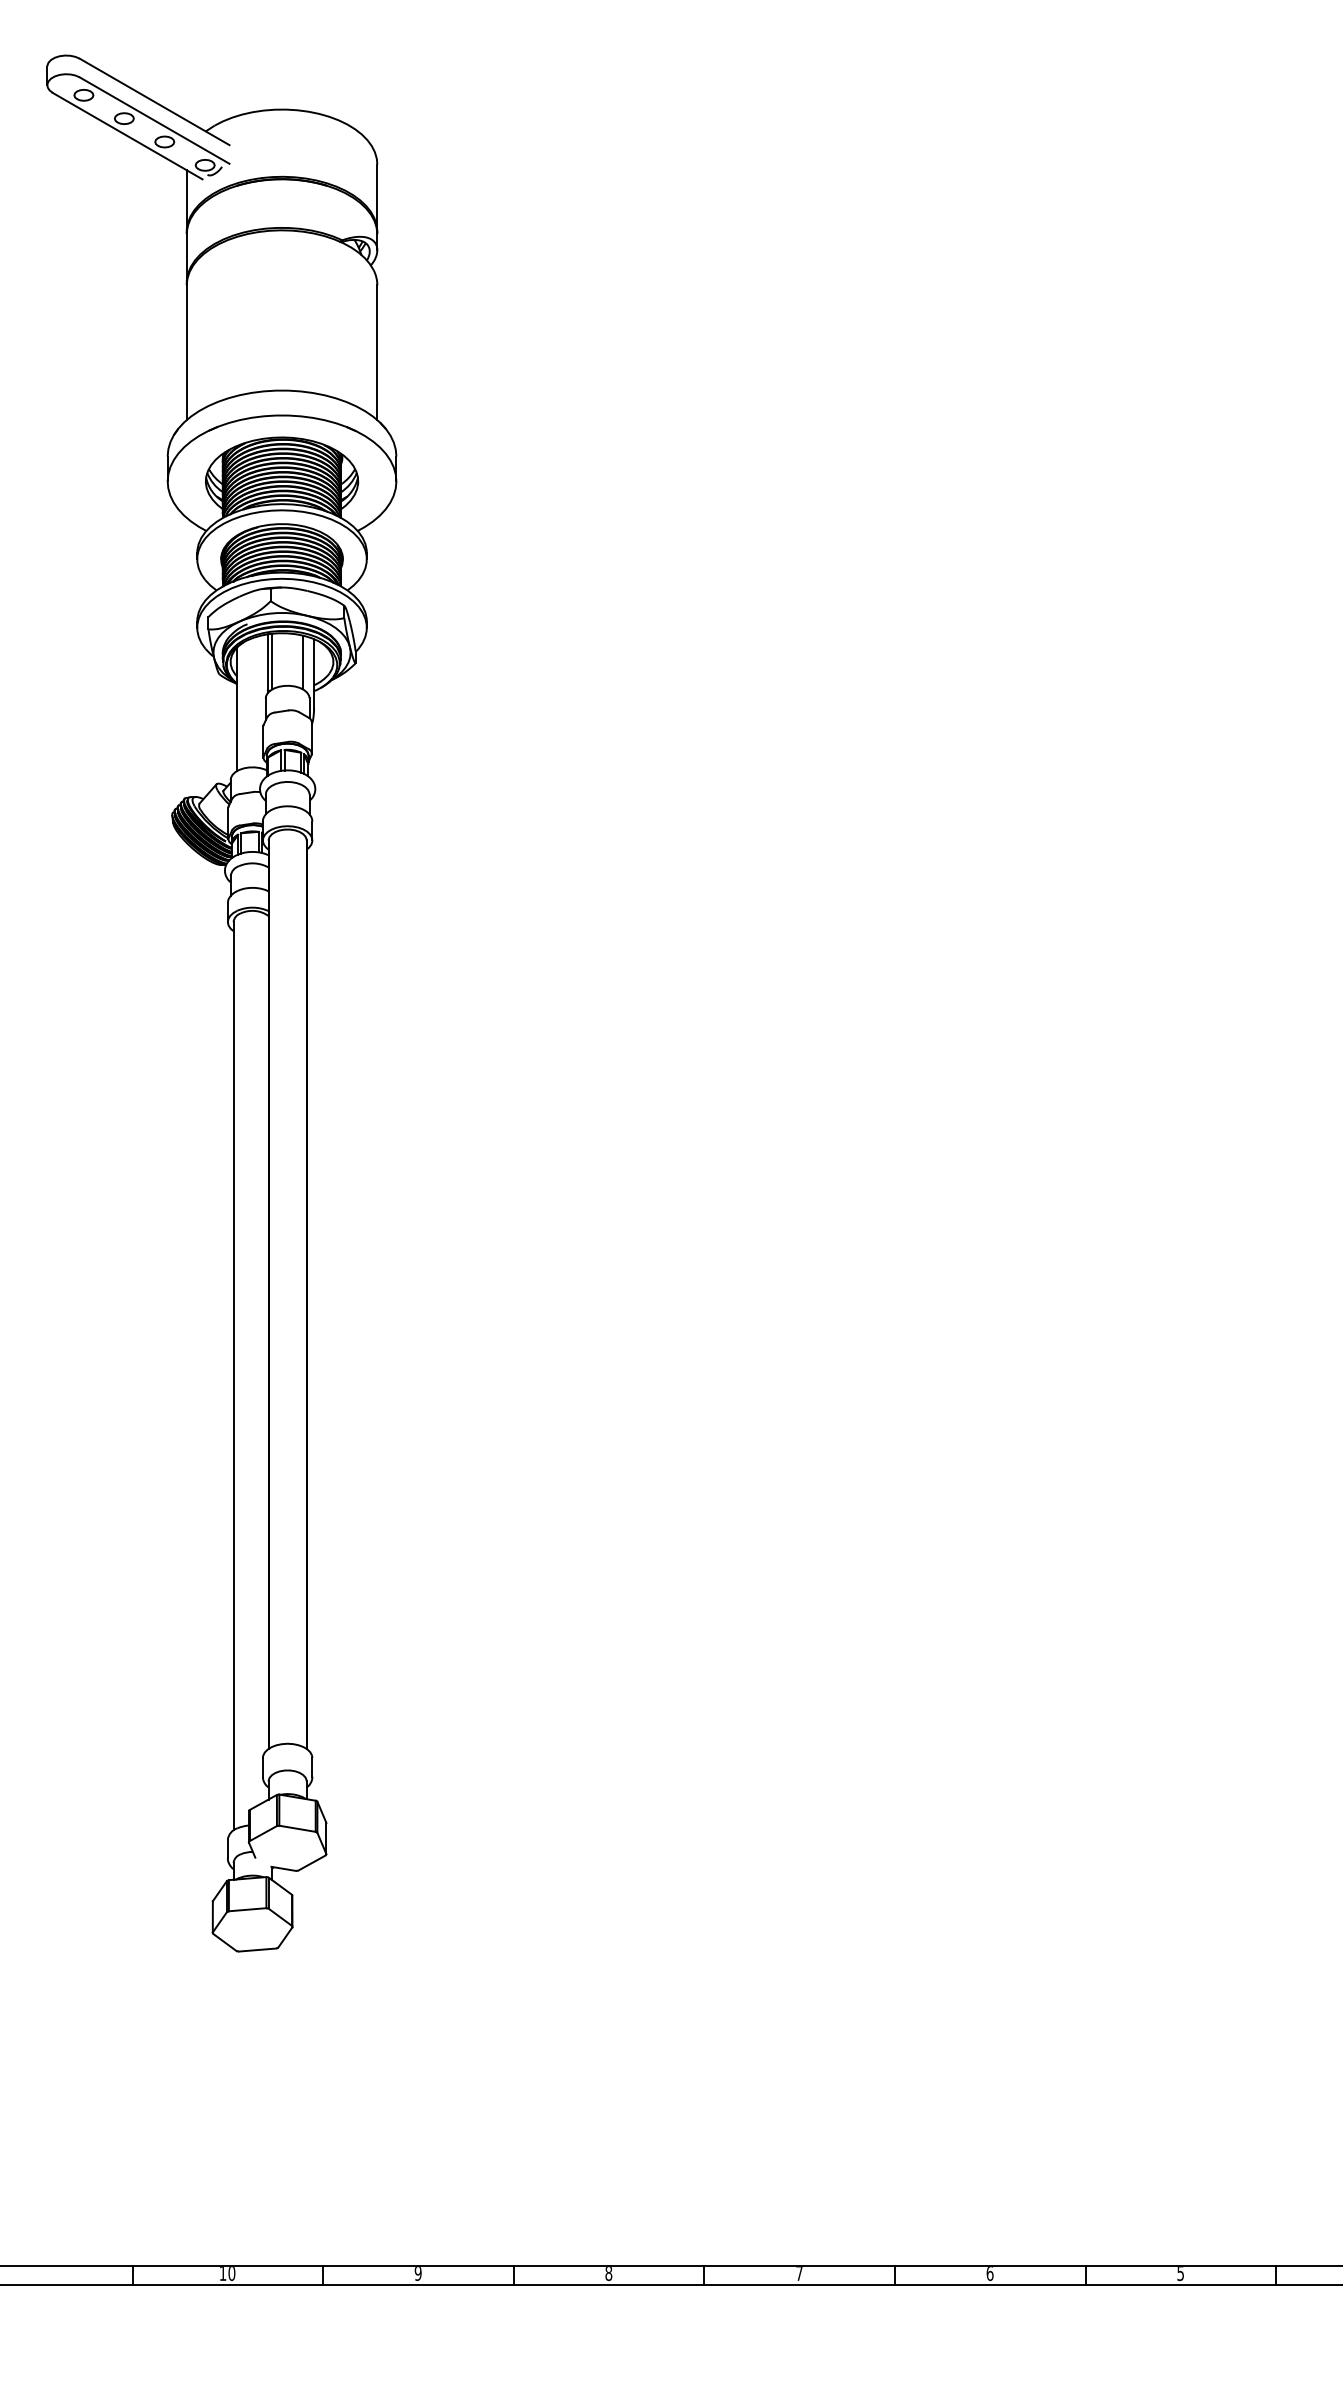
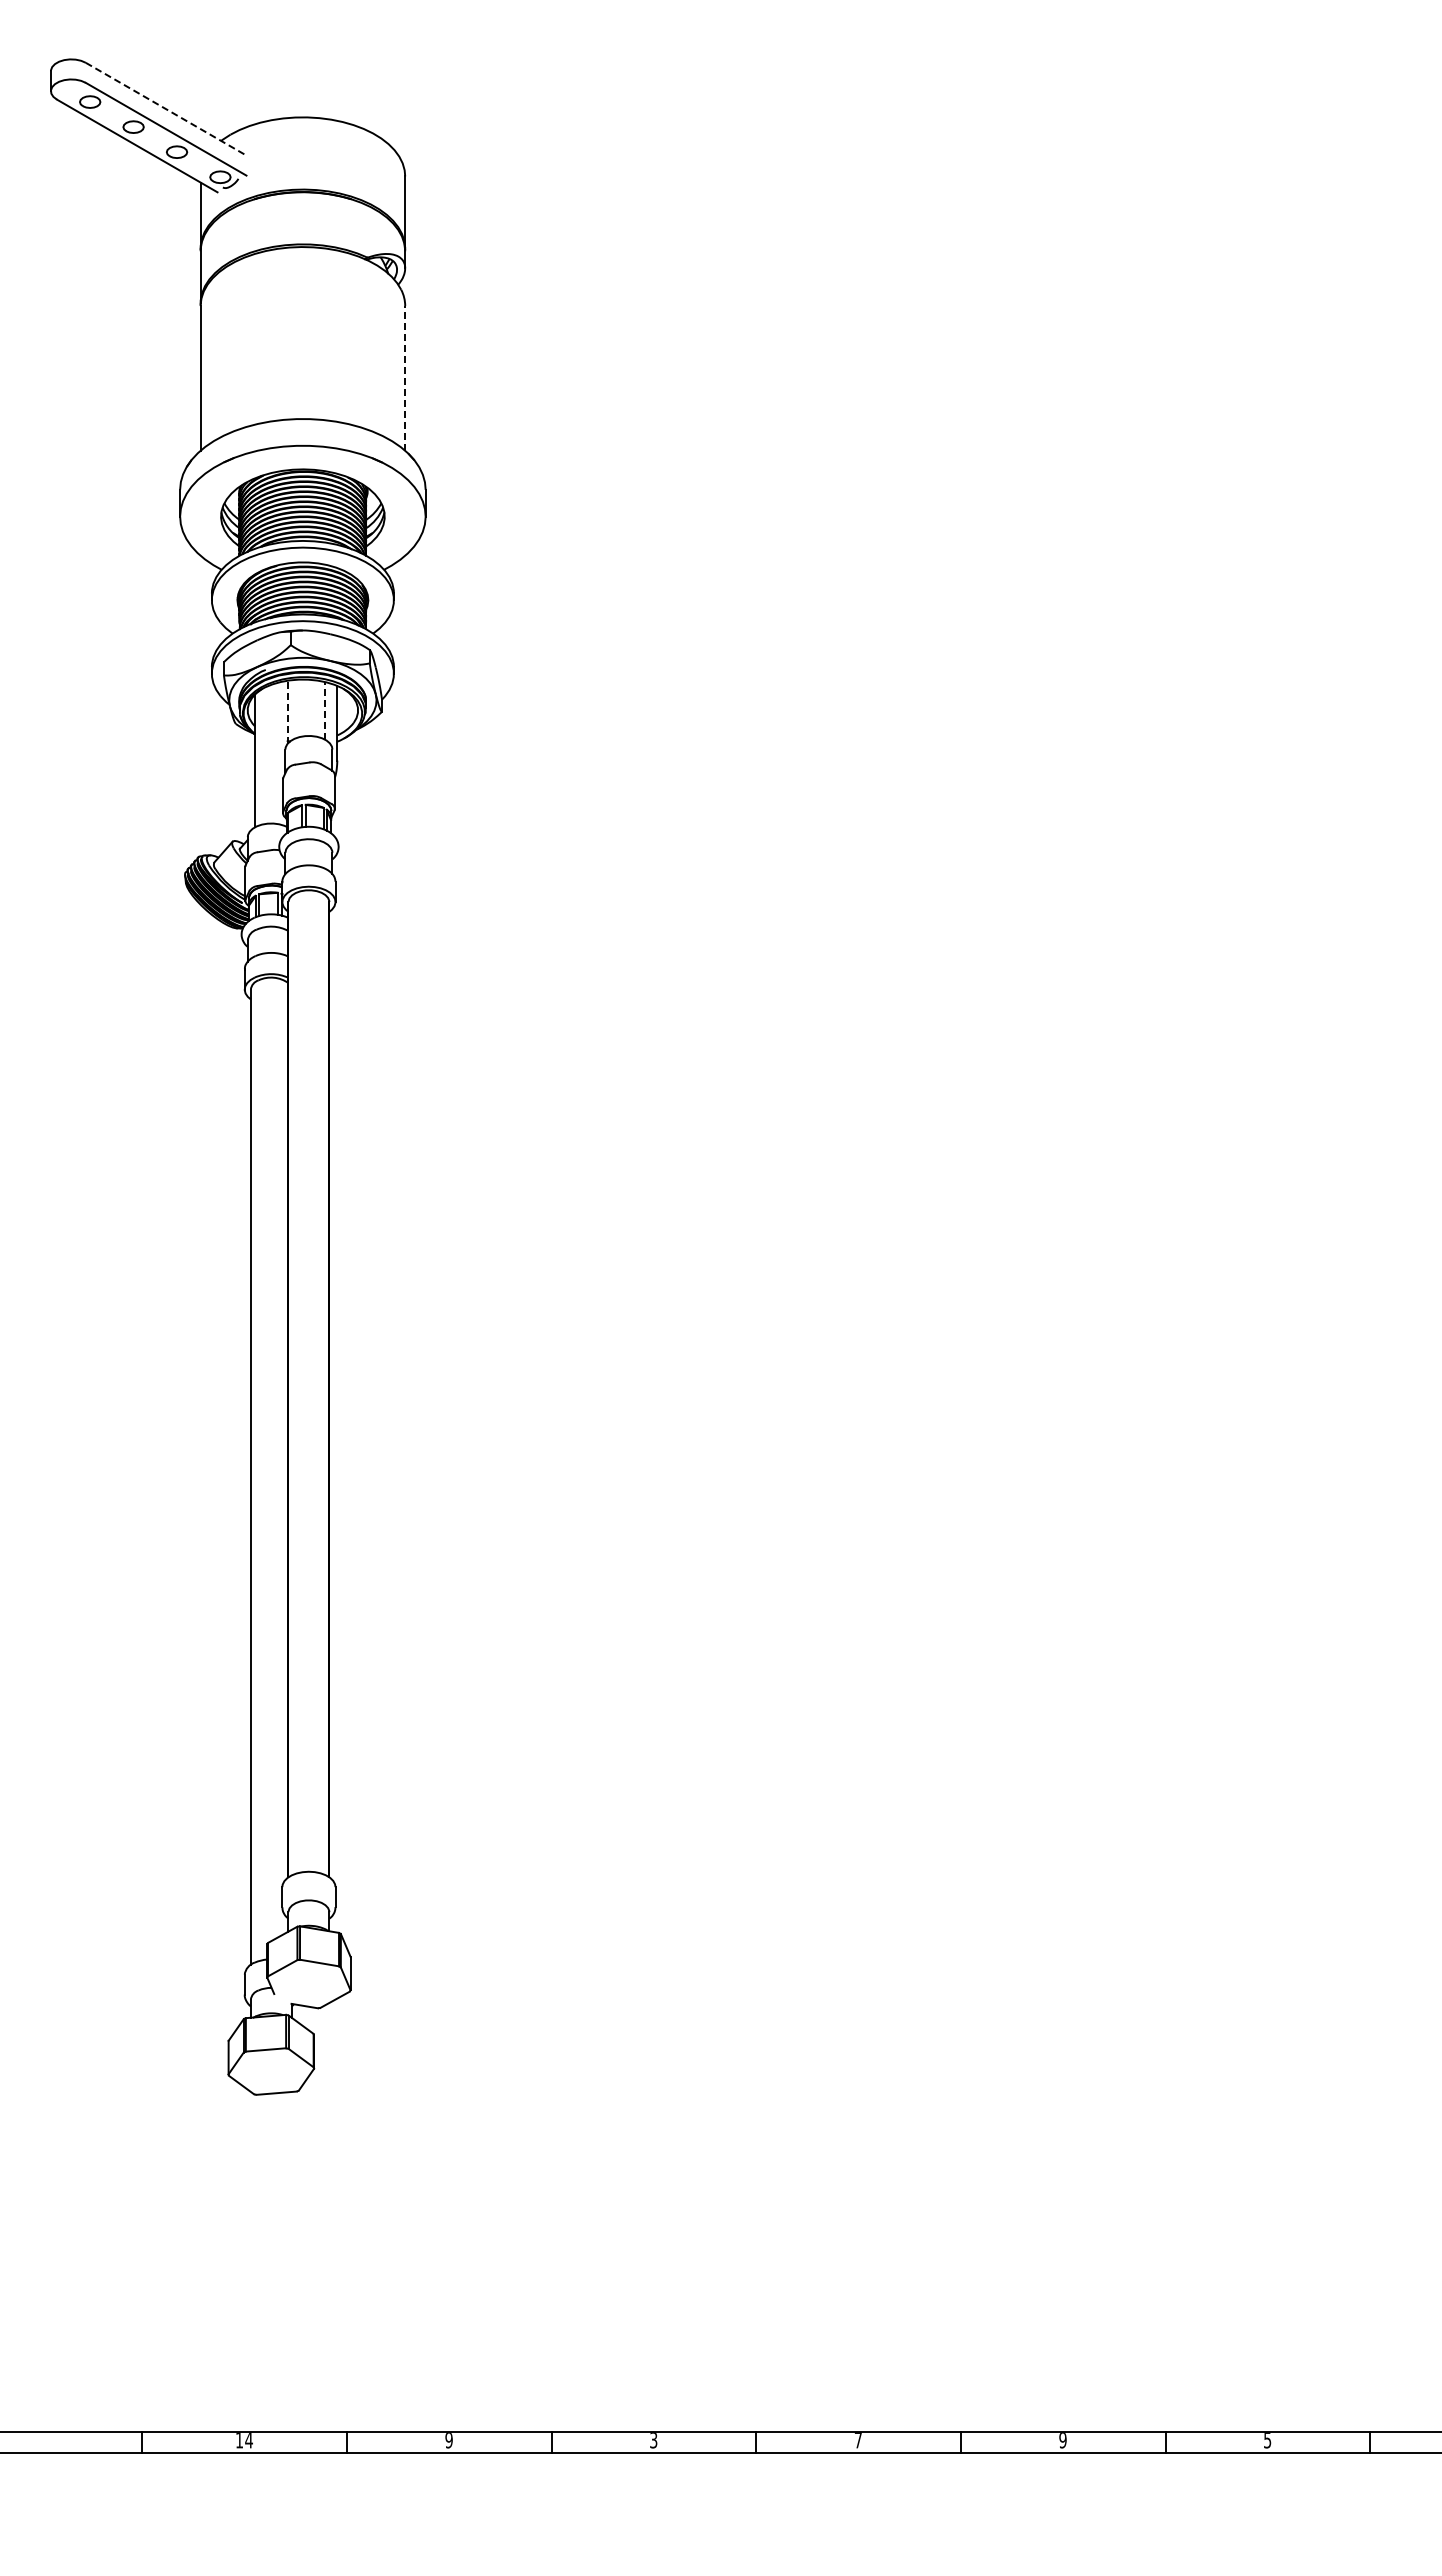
line: (154, 102) -> (166, 109), solid -> dashed
line: (377, 351) -> (405, 377), solid -> dashed
line: (272, 661) -> (292, 709), removed
line: (303, 662) -> (325, 710), solid -> dashed
line: (267, 663) -> (287, 712), solid -> dashed
text: (231, 2273) -> (248, 2440), 10 -> 14
text: (608, 2273) -> (653, 2440), 8 -> 3
text: (989, 2273) -> (1062, 2440), 6 -> 9

